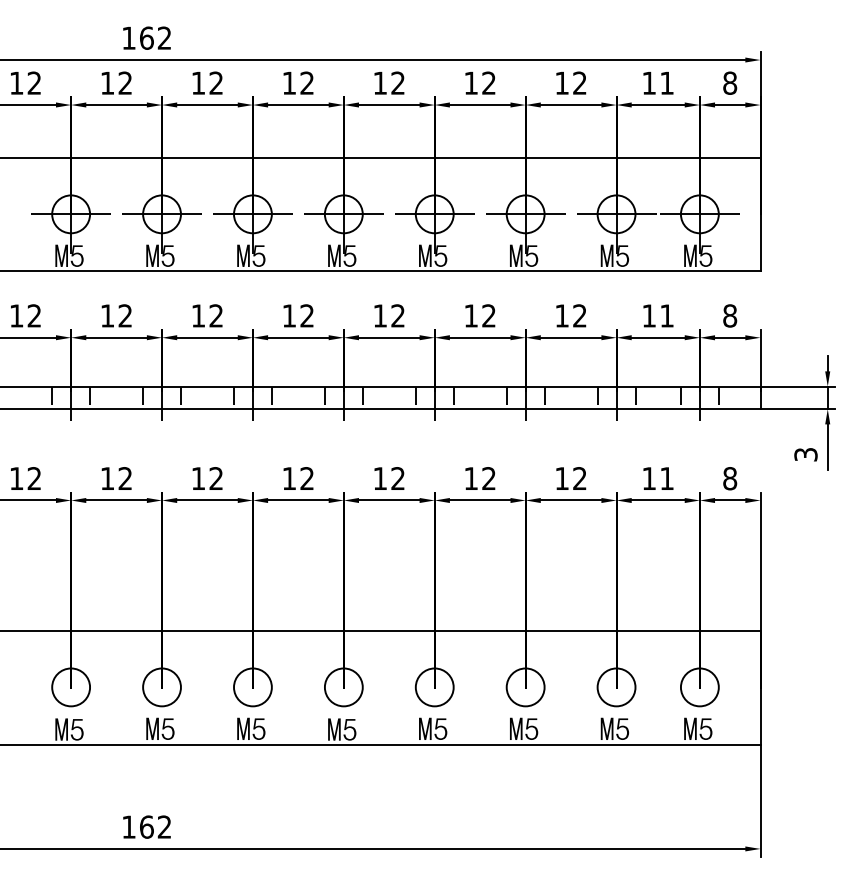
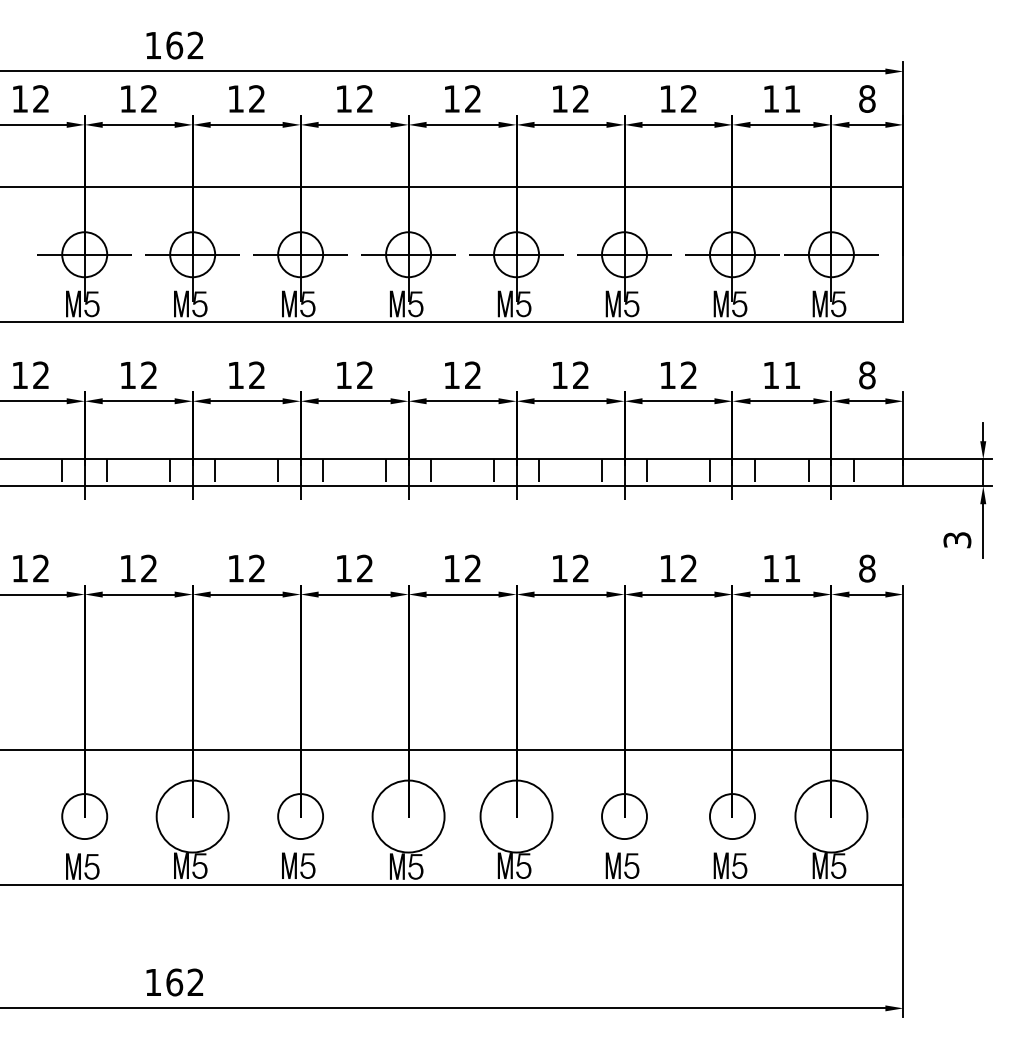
circle: (161, 687) -> (192, 816), size x1.6
circle: (343, 687) -> (408, 816), size x1.6
circle: (434, 687) -> (516, 816), size x1.6
circle: (699, 687) -> (830, 816), size x1.6

